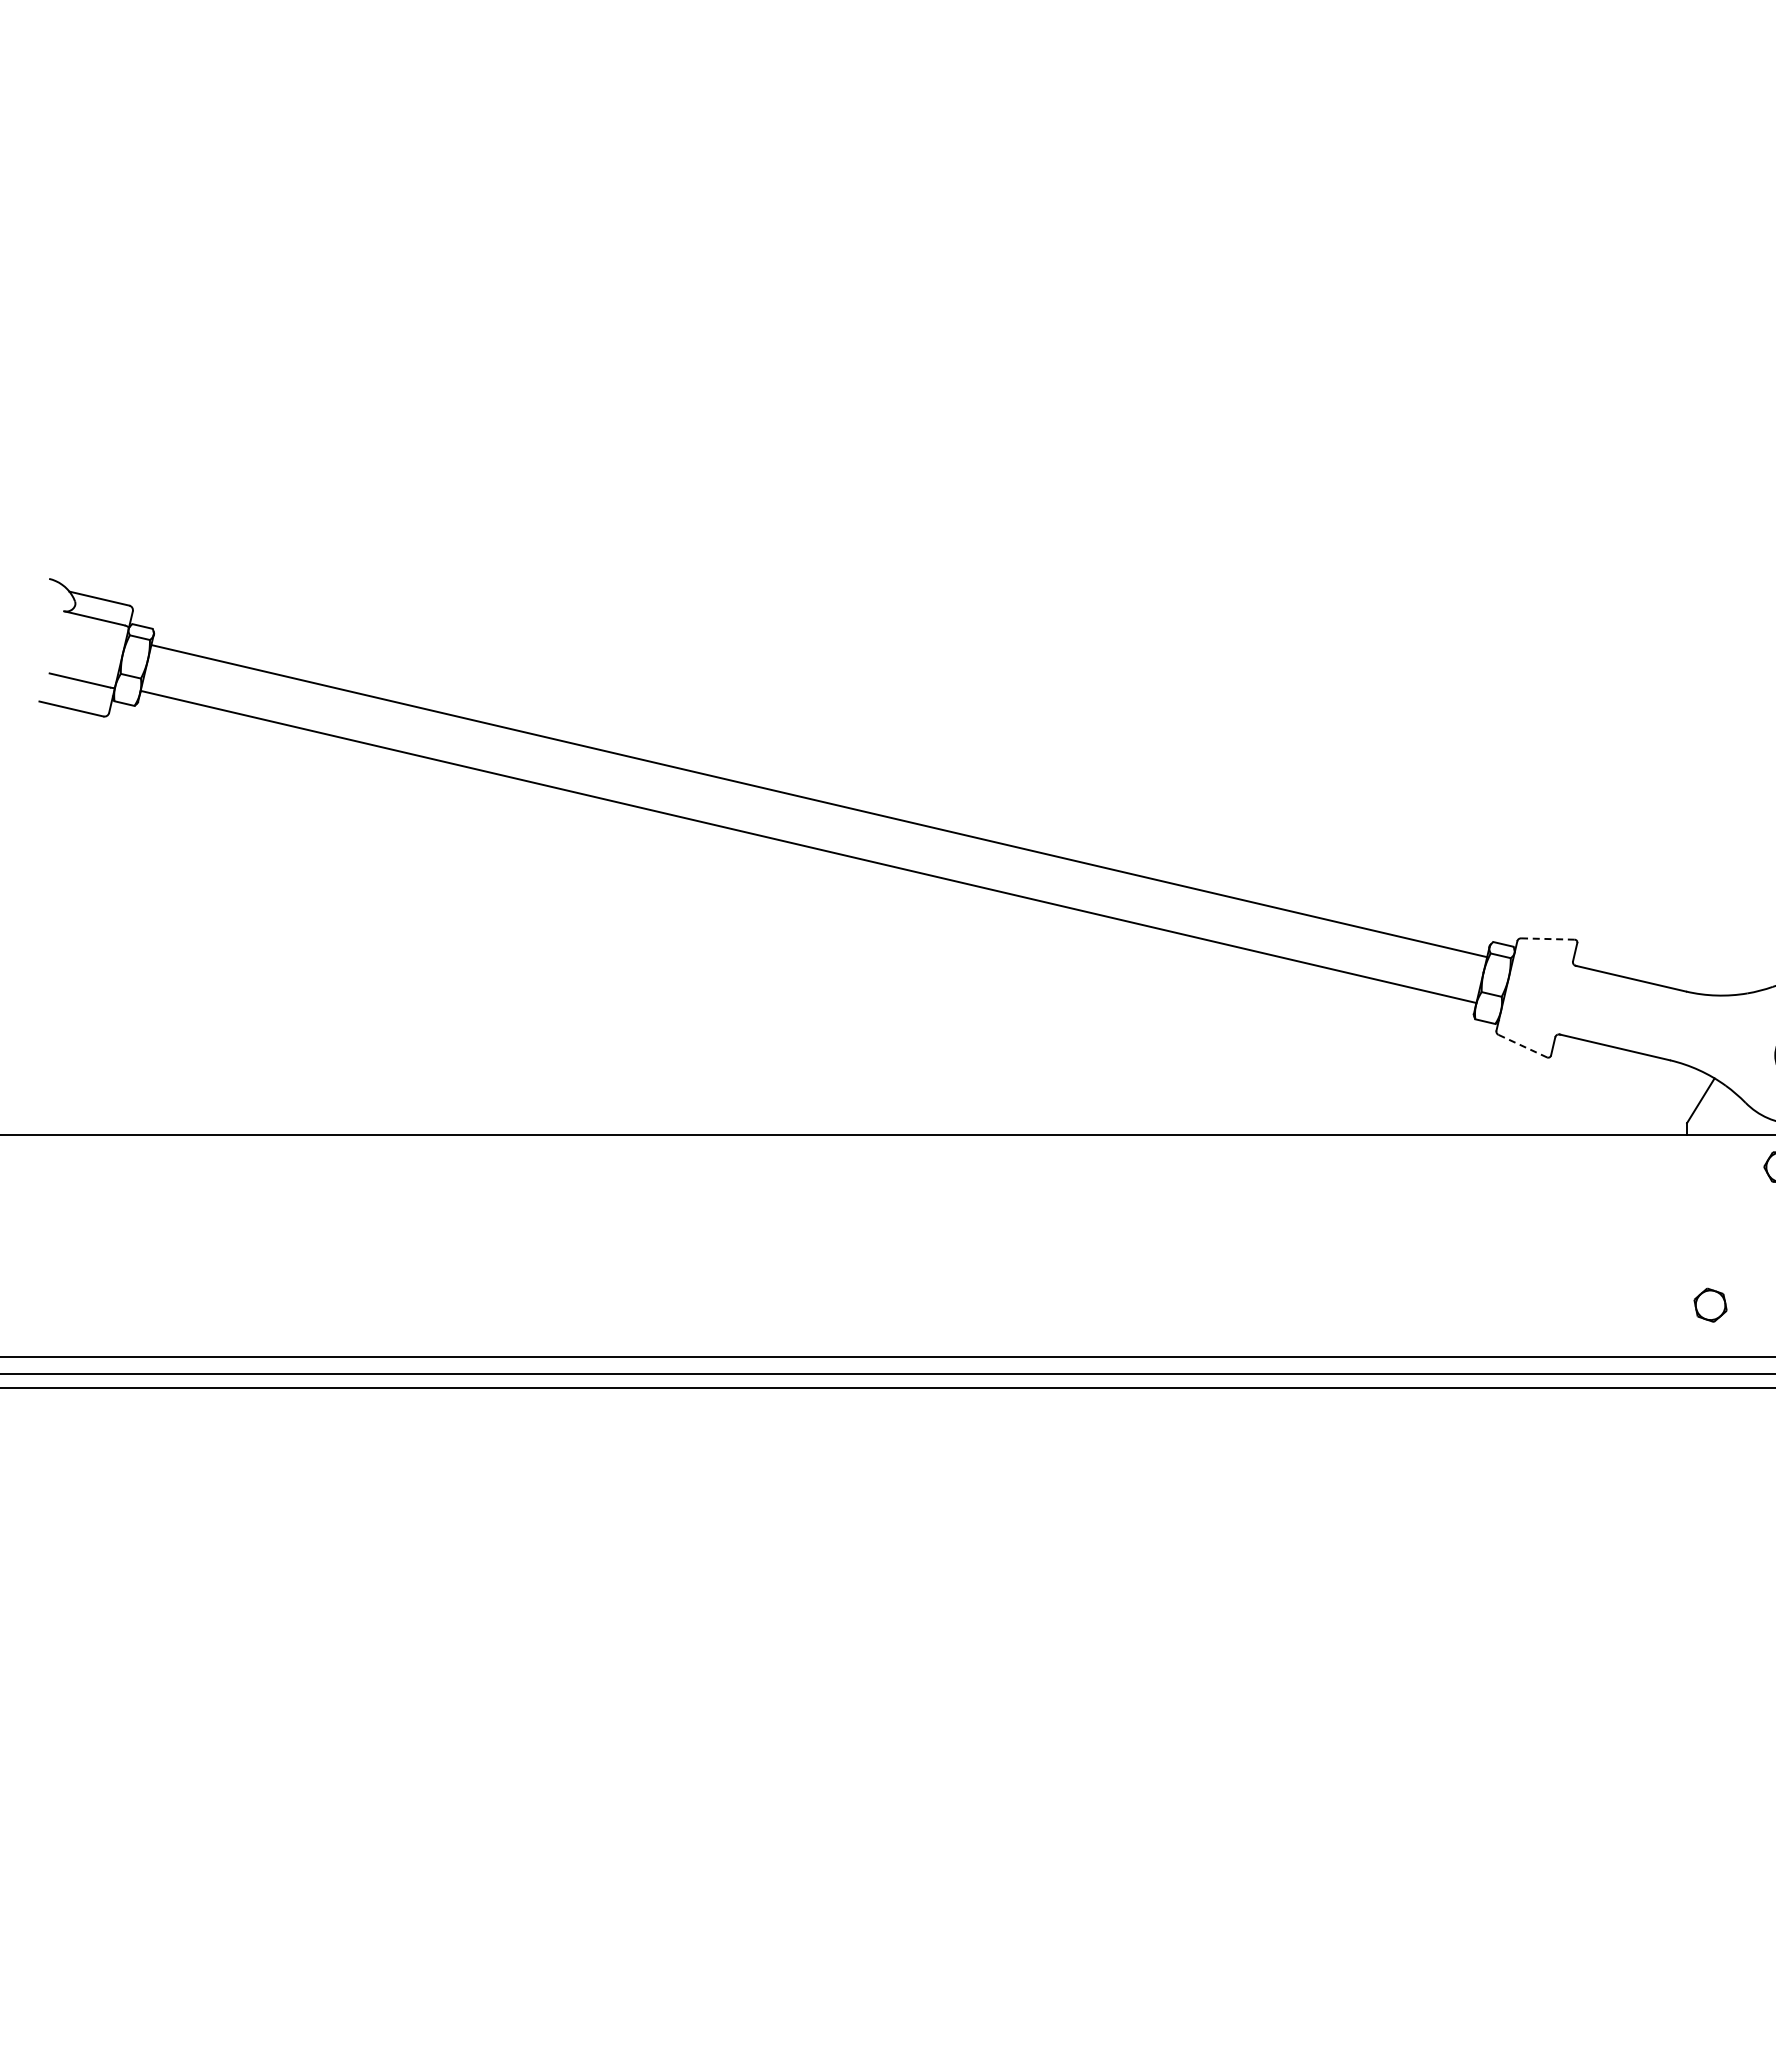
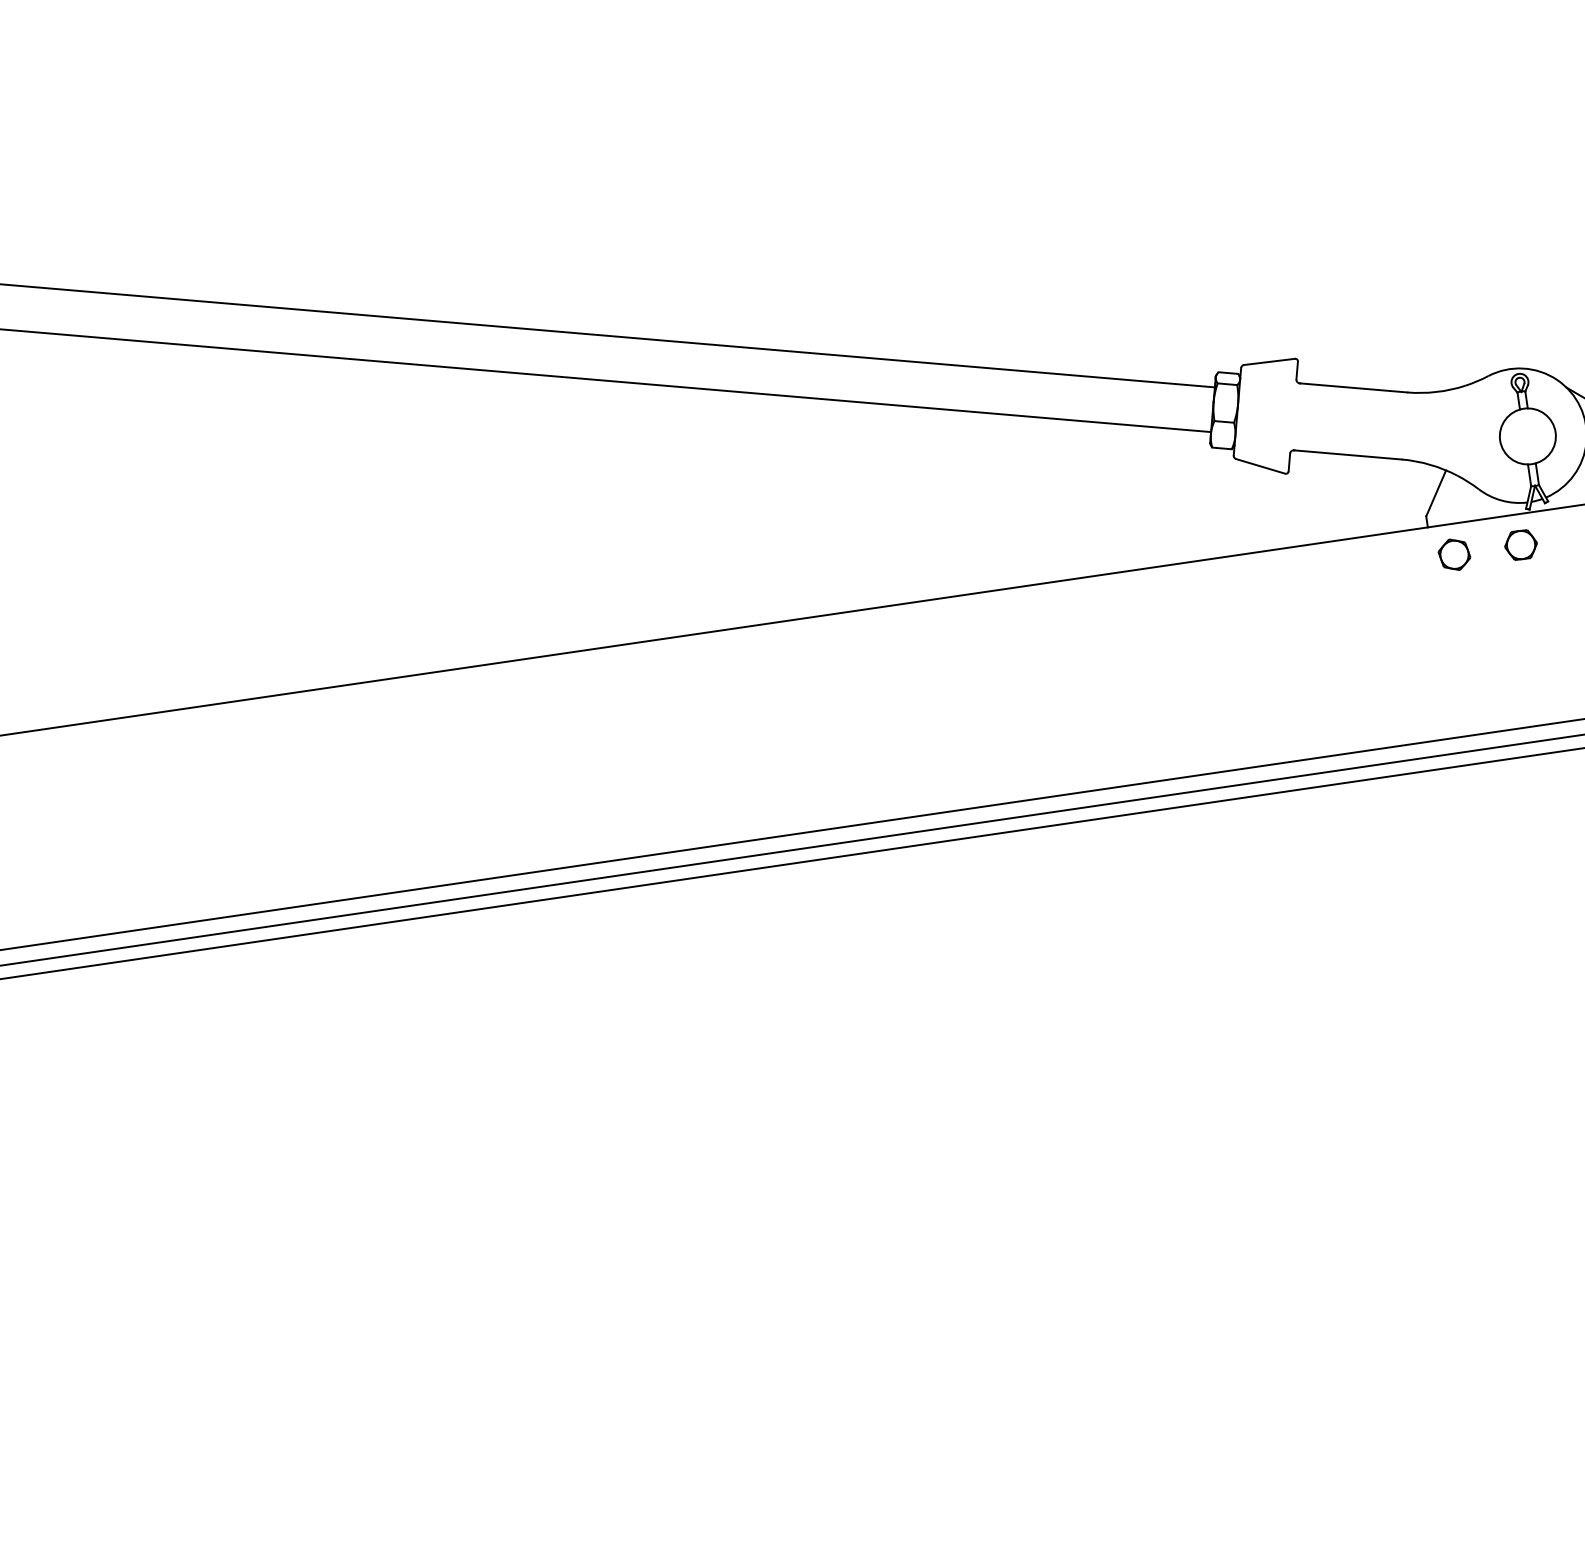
line: (1547, 939) -> (1269, 362), dashed -> solid
line: (1522, 1046) -> (1260, 466), dashed -> solid
part: (1710, 1304) -> (1454, 554), moved

